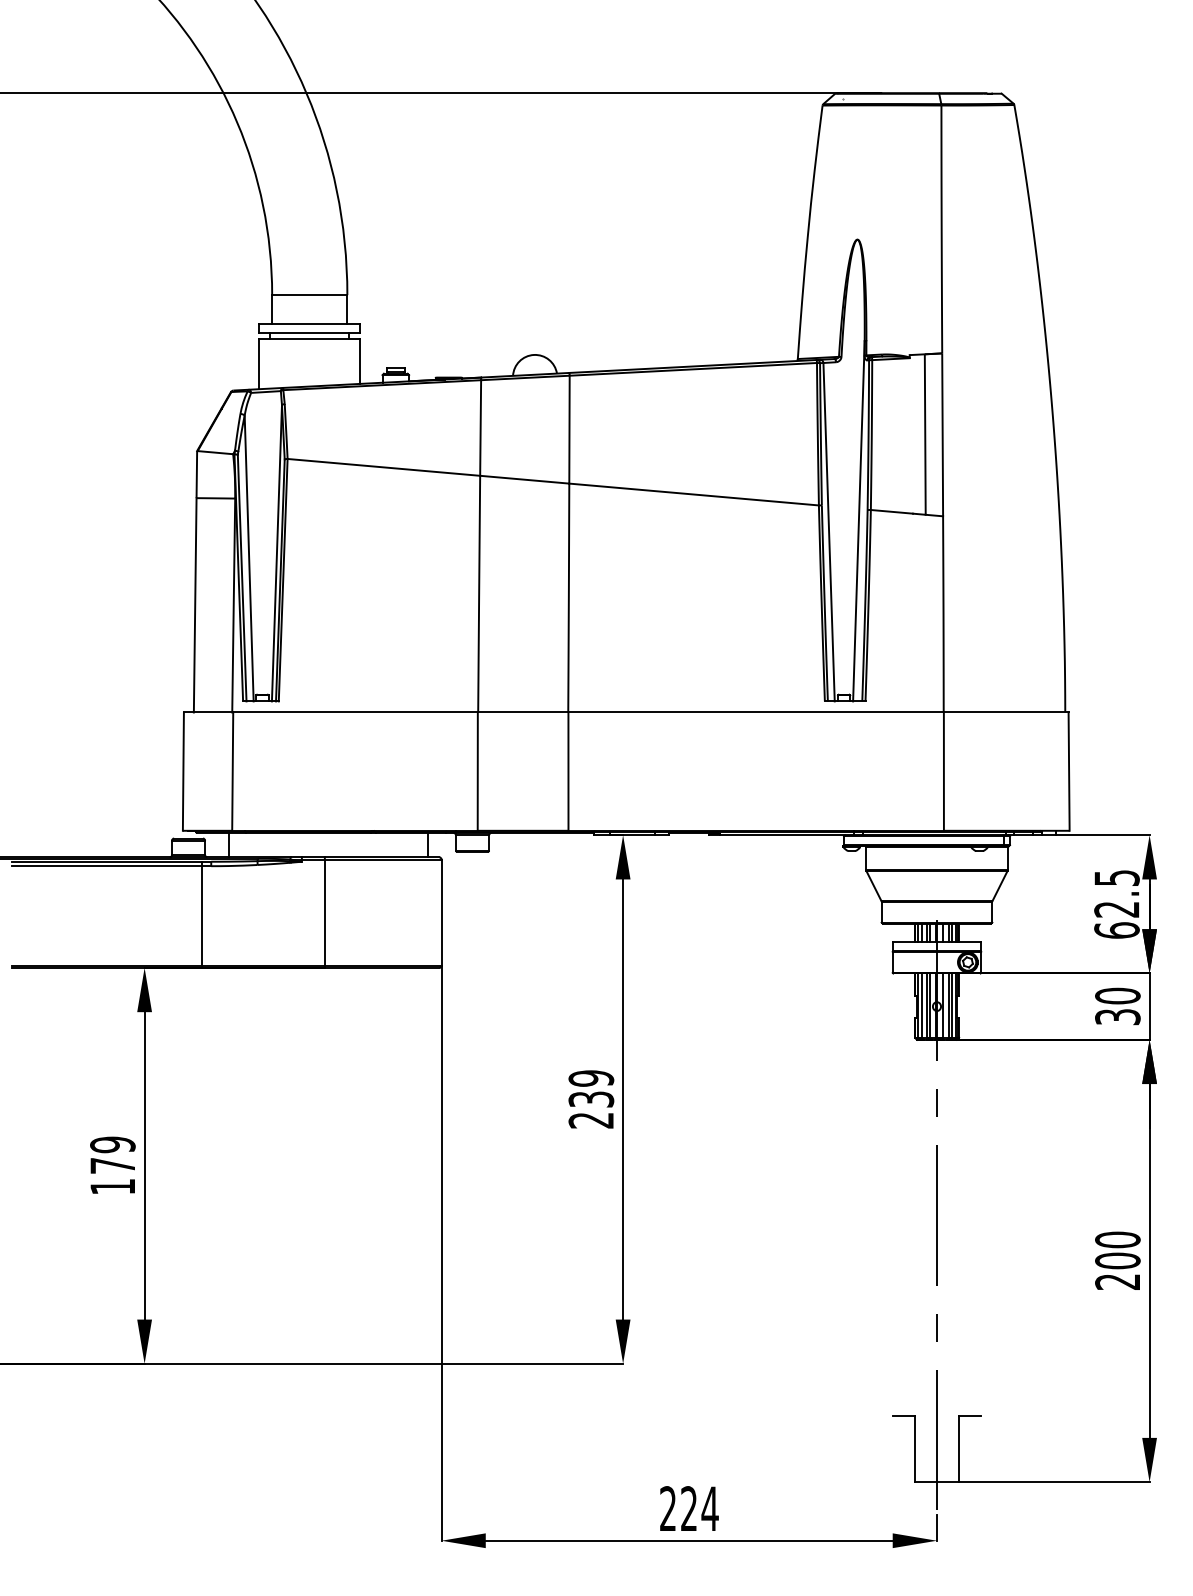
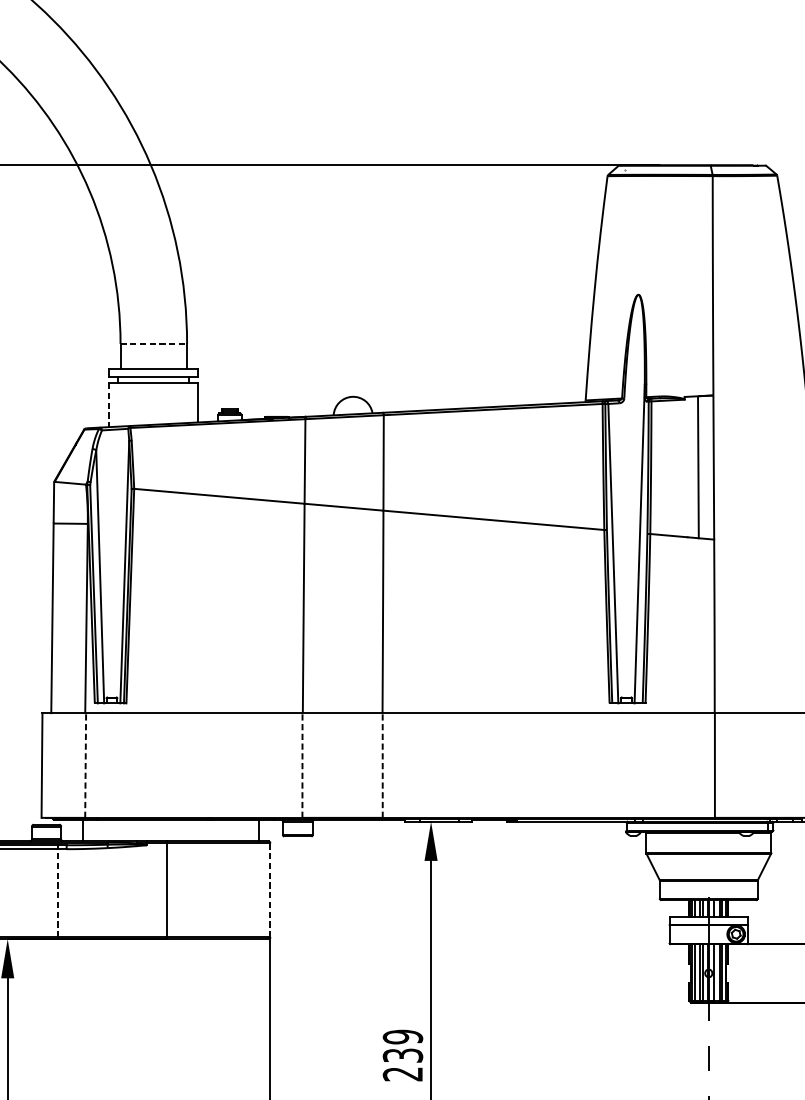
line: (309, 295) -> (153, 344), solid -> dashed
line: (259, 364) -> (109, 405), solid -> dashed
line: (232, 771) -> (85, 765), solid -> dashed
line: (477, 771) -> (302, 765), solid -> dashed
line: (568, 771) -> (382, 765), solid -> dashed
line: (441, 912) -> (270, 890), solid -> dashed
line: (201, 915) -> (58, 892), solid -> dashed

